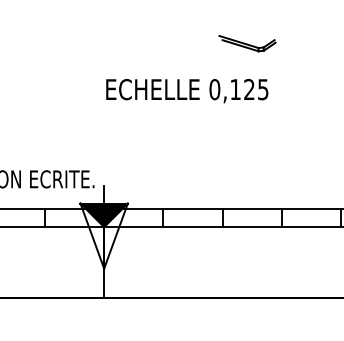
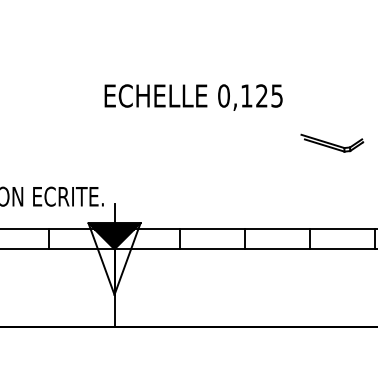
part: (247, 43) -> (332, 143), moved
text: (187, 91) -> (193, 98), moved

